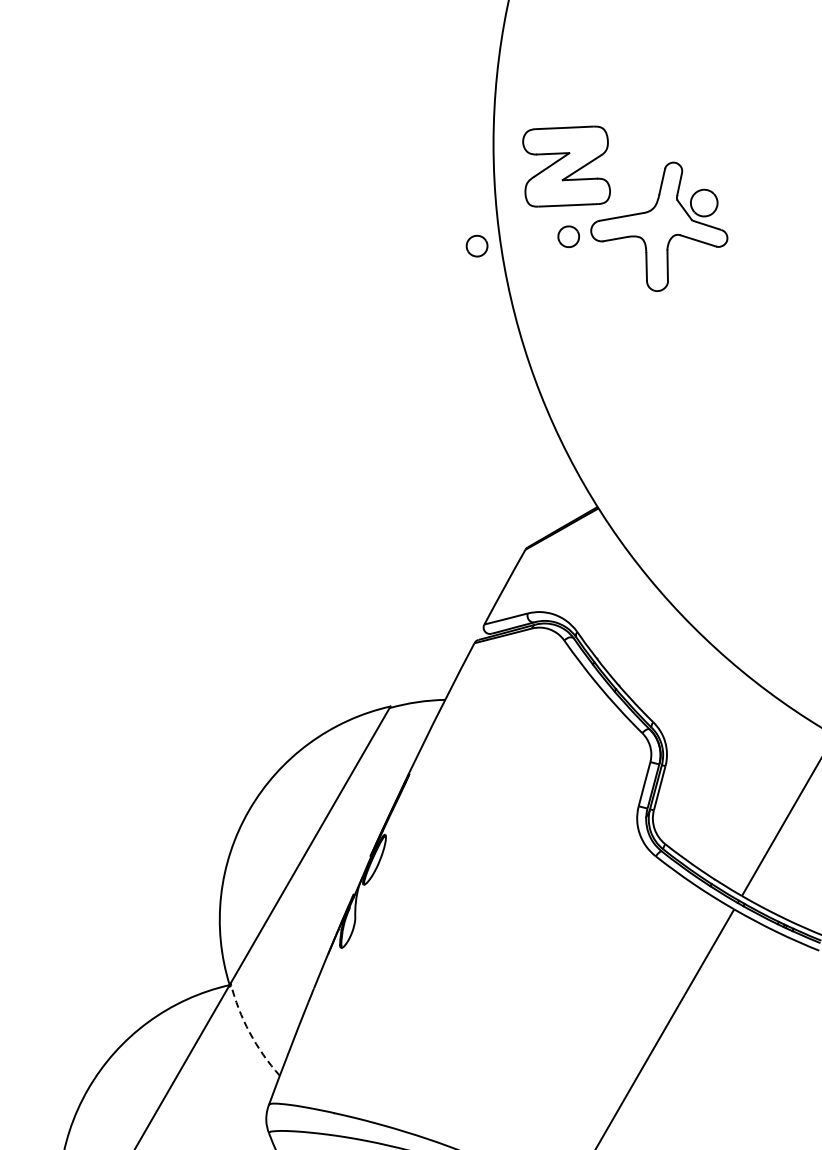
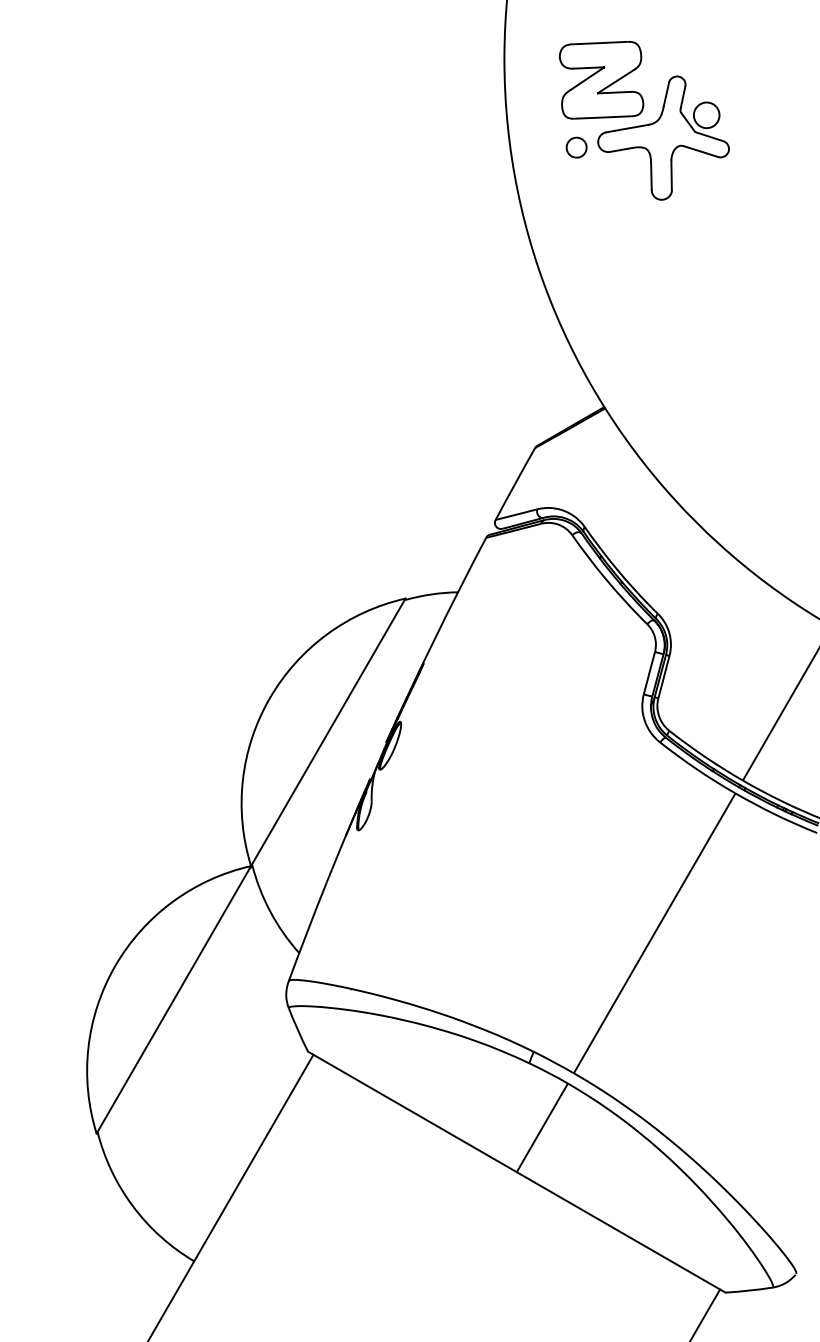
part: (566, 166) -> (601, 80), moved
part: (476, 245) -> (488, 156), removed
arc: (249, 1032) -> (270, 911), dashed -> solid

